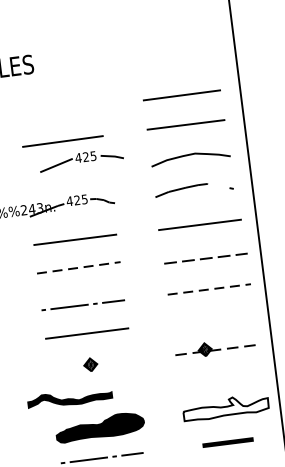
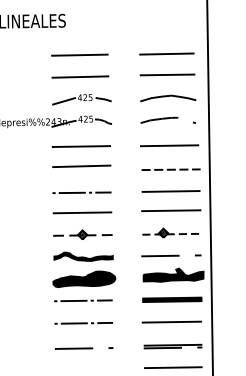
line: (58, 109) -> (79, 54), added
part: (80, 160) -> (81, 99), moved
line: (78, 268) -> (81, 166), dashed -> solid
line: (209, 289) -> (171, 191), dashed -> solid
line: (212, 316) -> (171, 210), added
line: (90, 365) -> (82, 235), added
line: (219, 380) -> (171, 255), added
part: (69, 398) -> (83, 256), moved
fill: (225, 406) -> (173, 274), added
part: (228, 442) -> (172, 299), size x1.67

